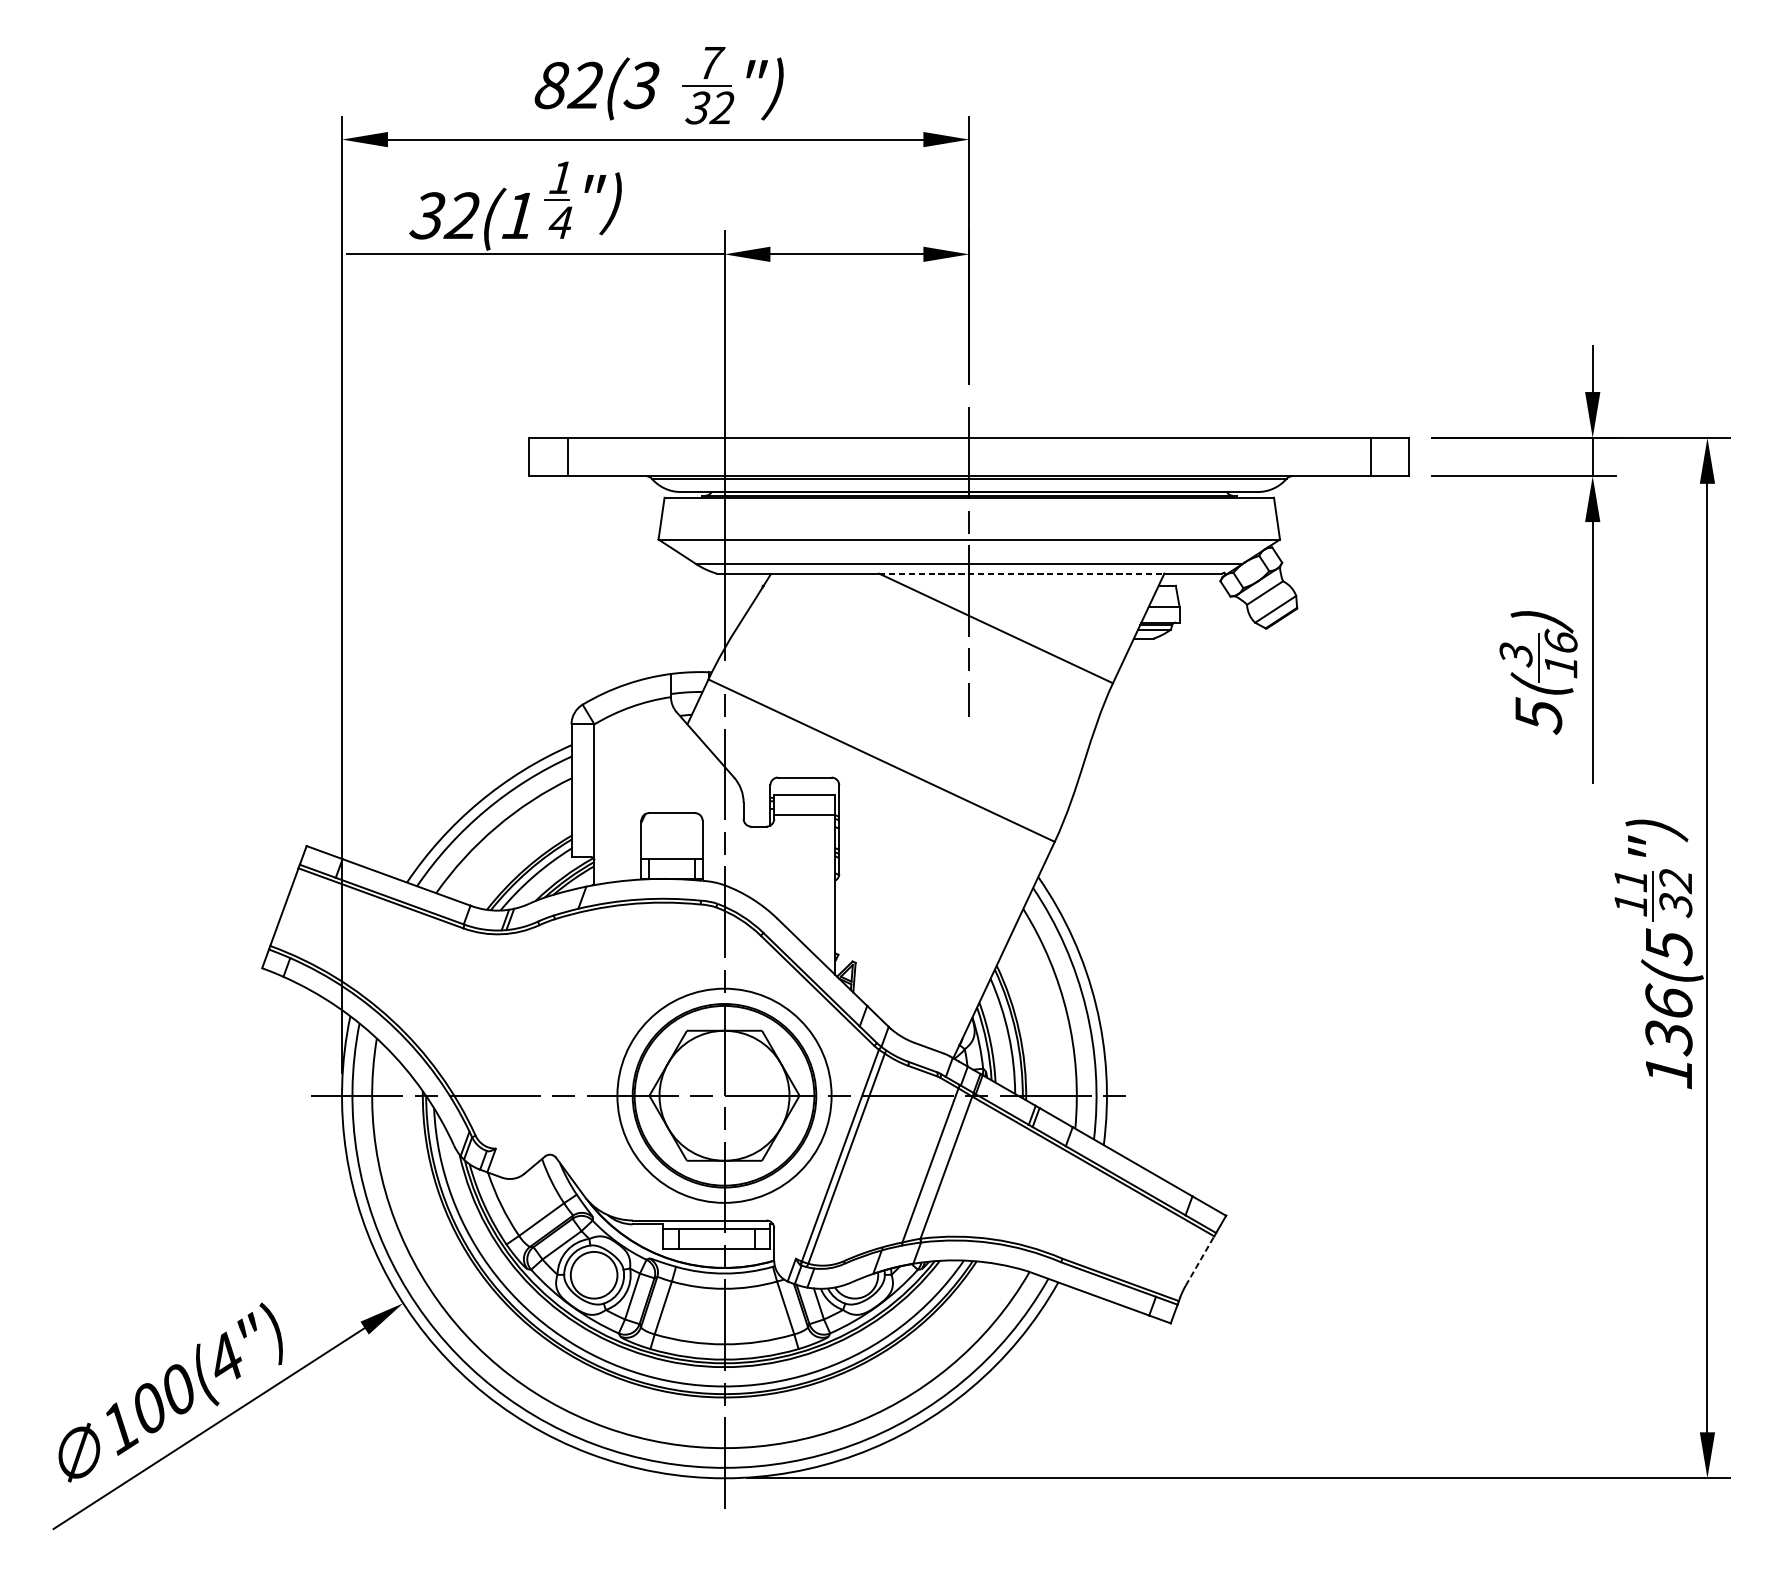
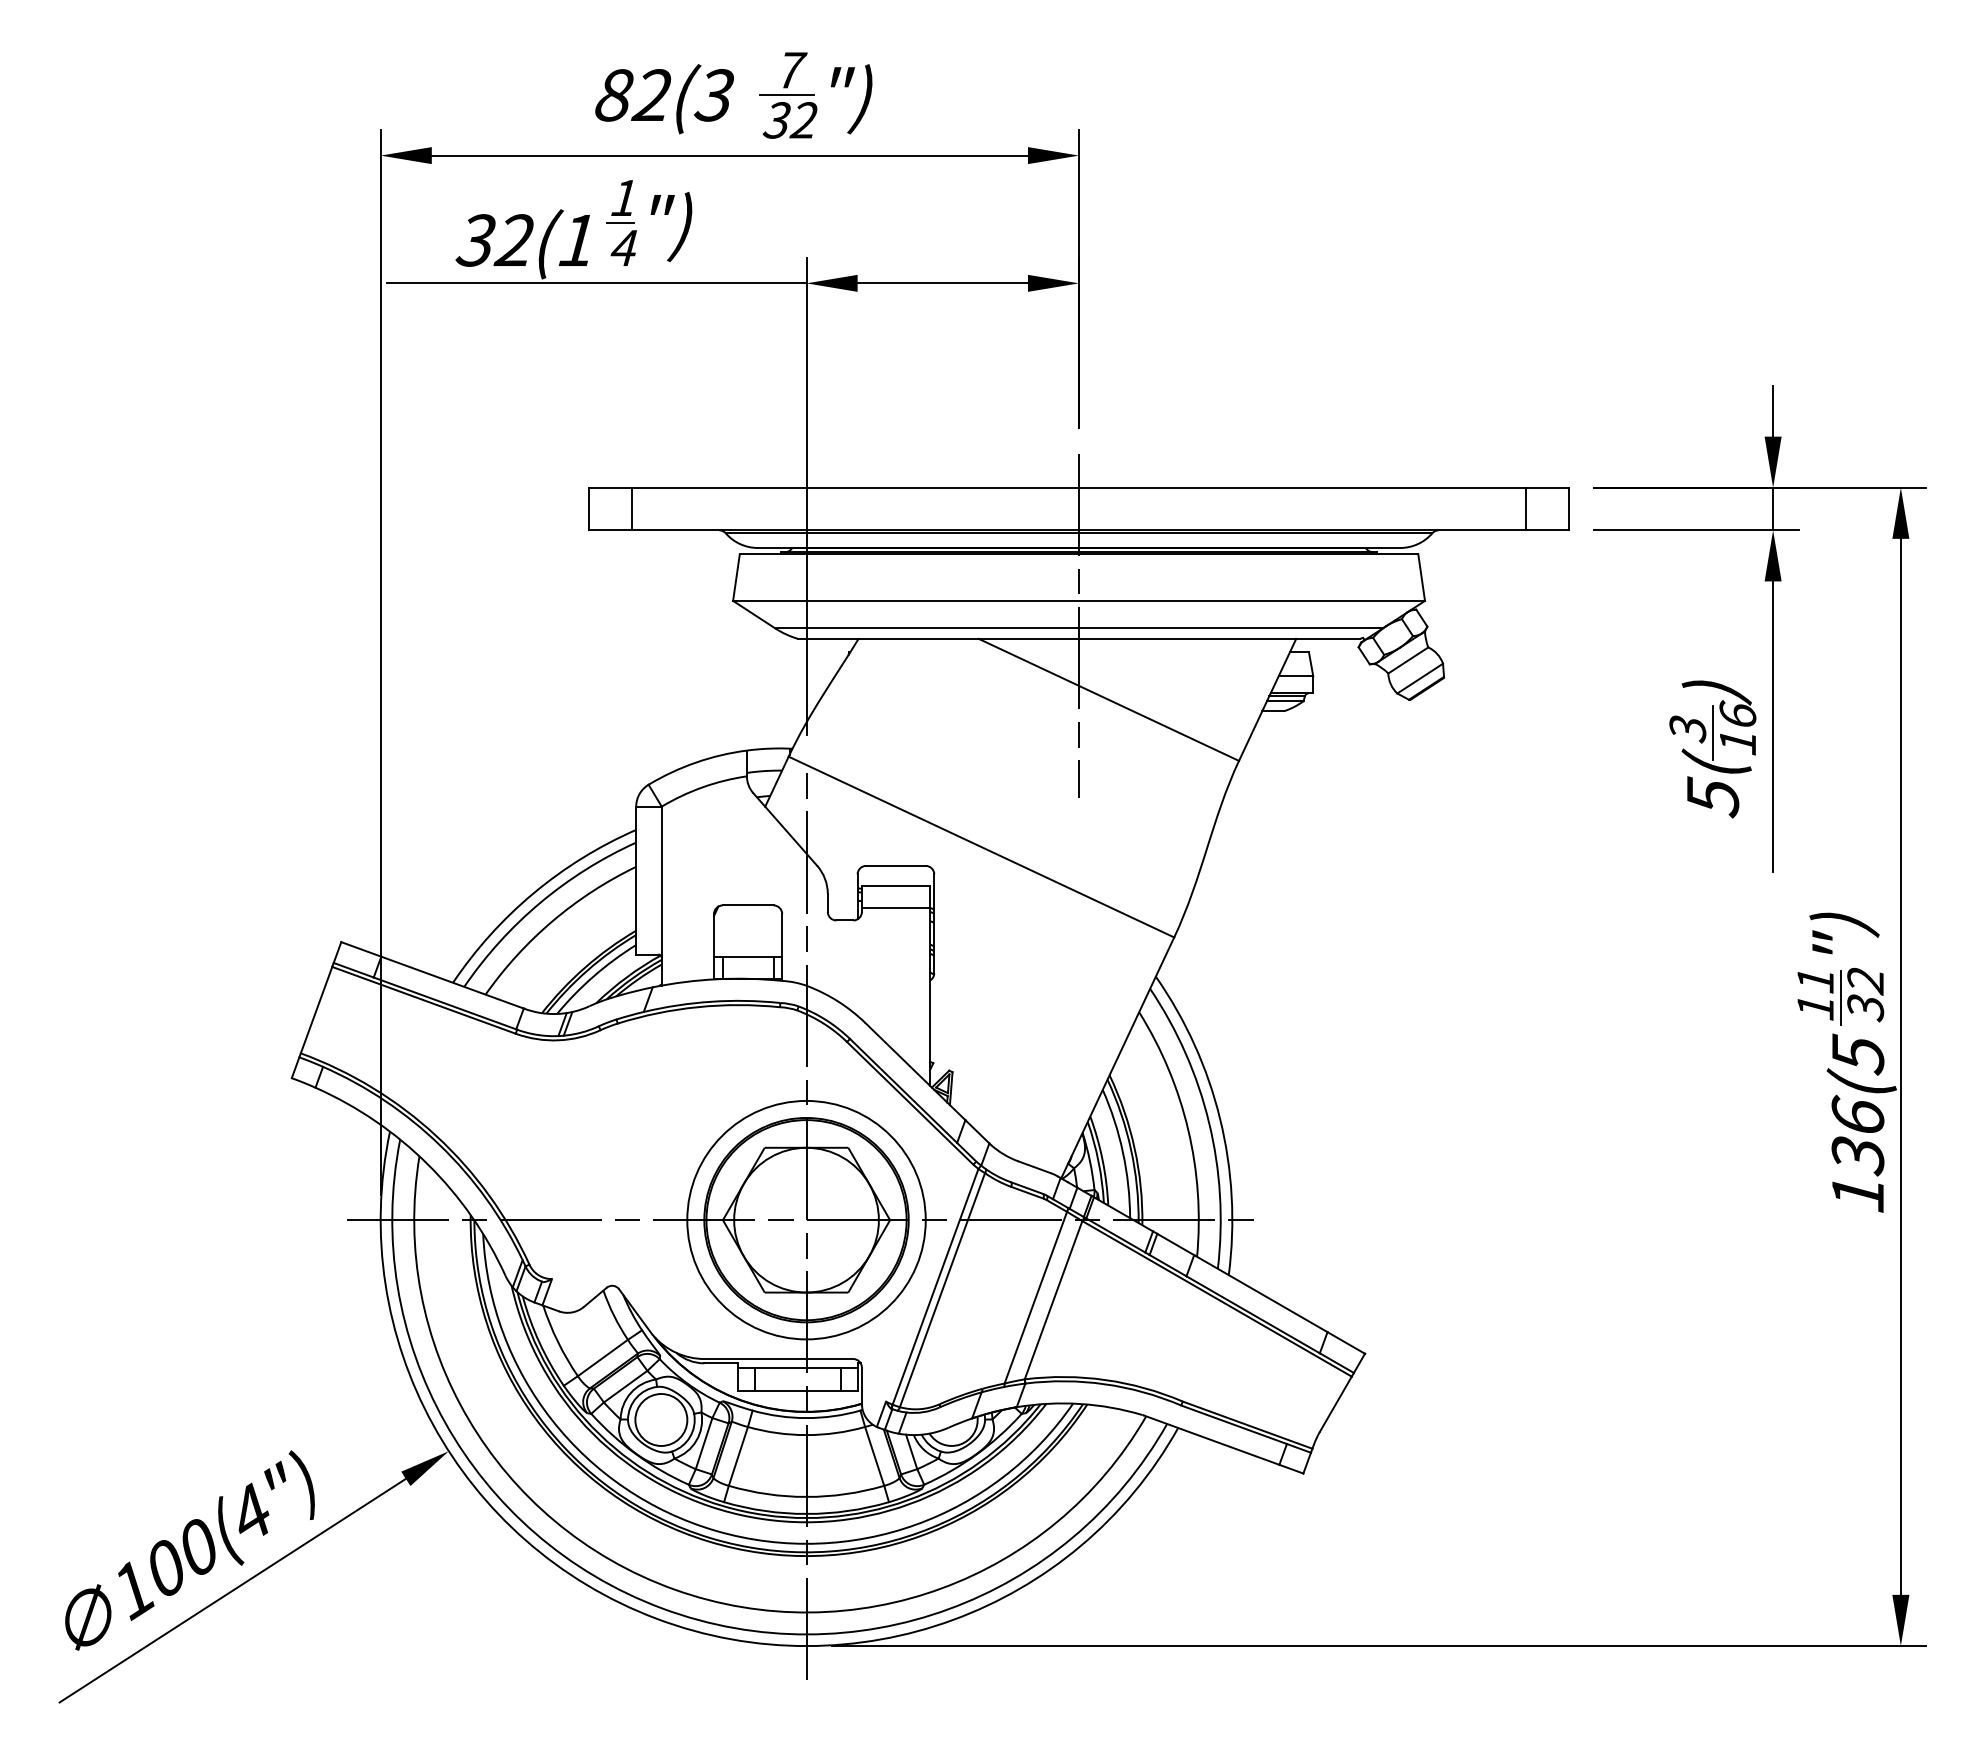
line: (1021, 573) -> (1137, 638), dashed -> solid
line: (1199, 1261) -> (1335, 1404), dashed -> solid

